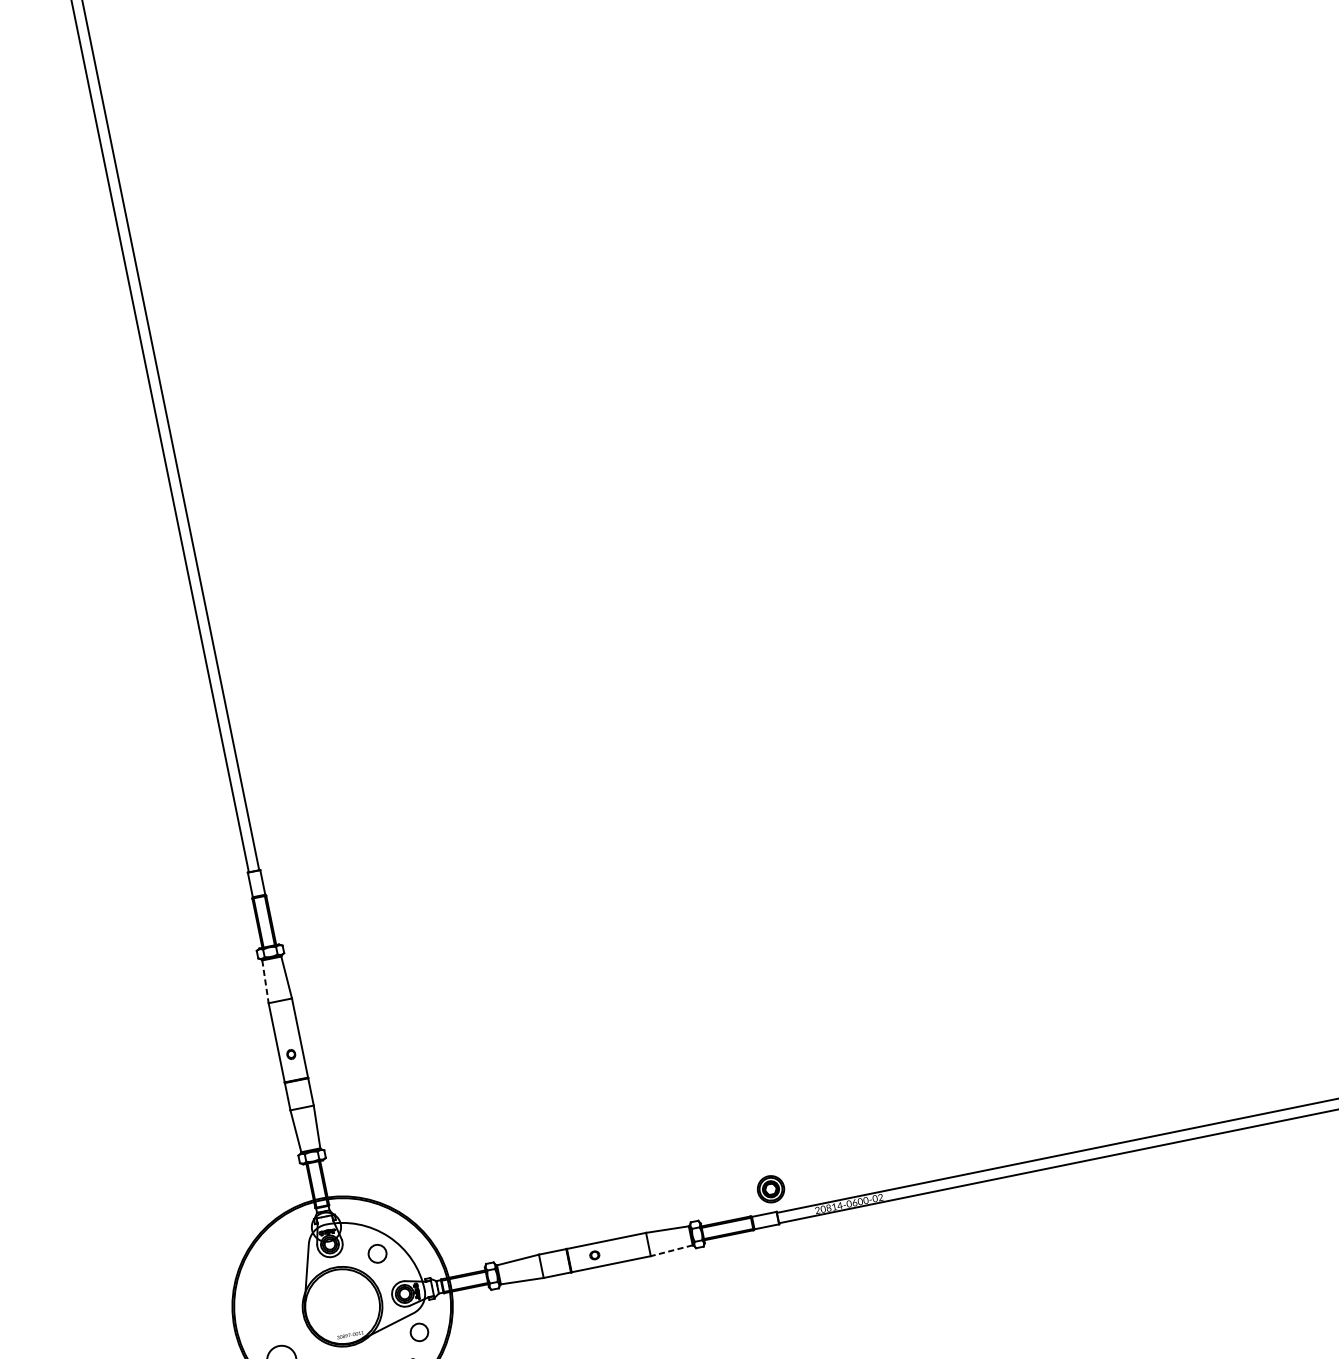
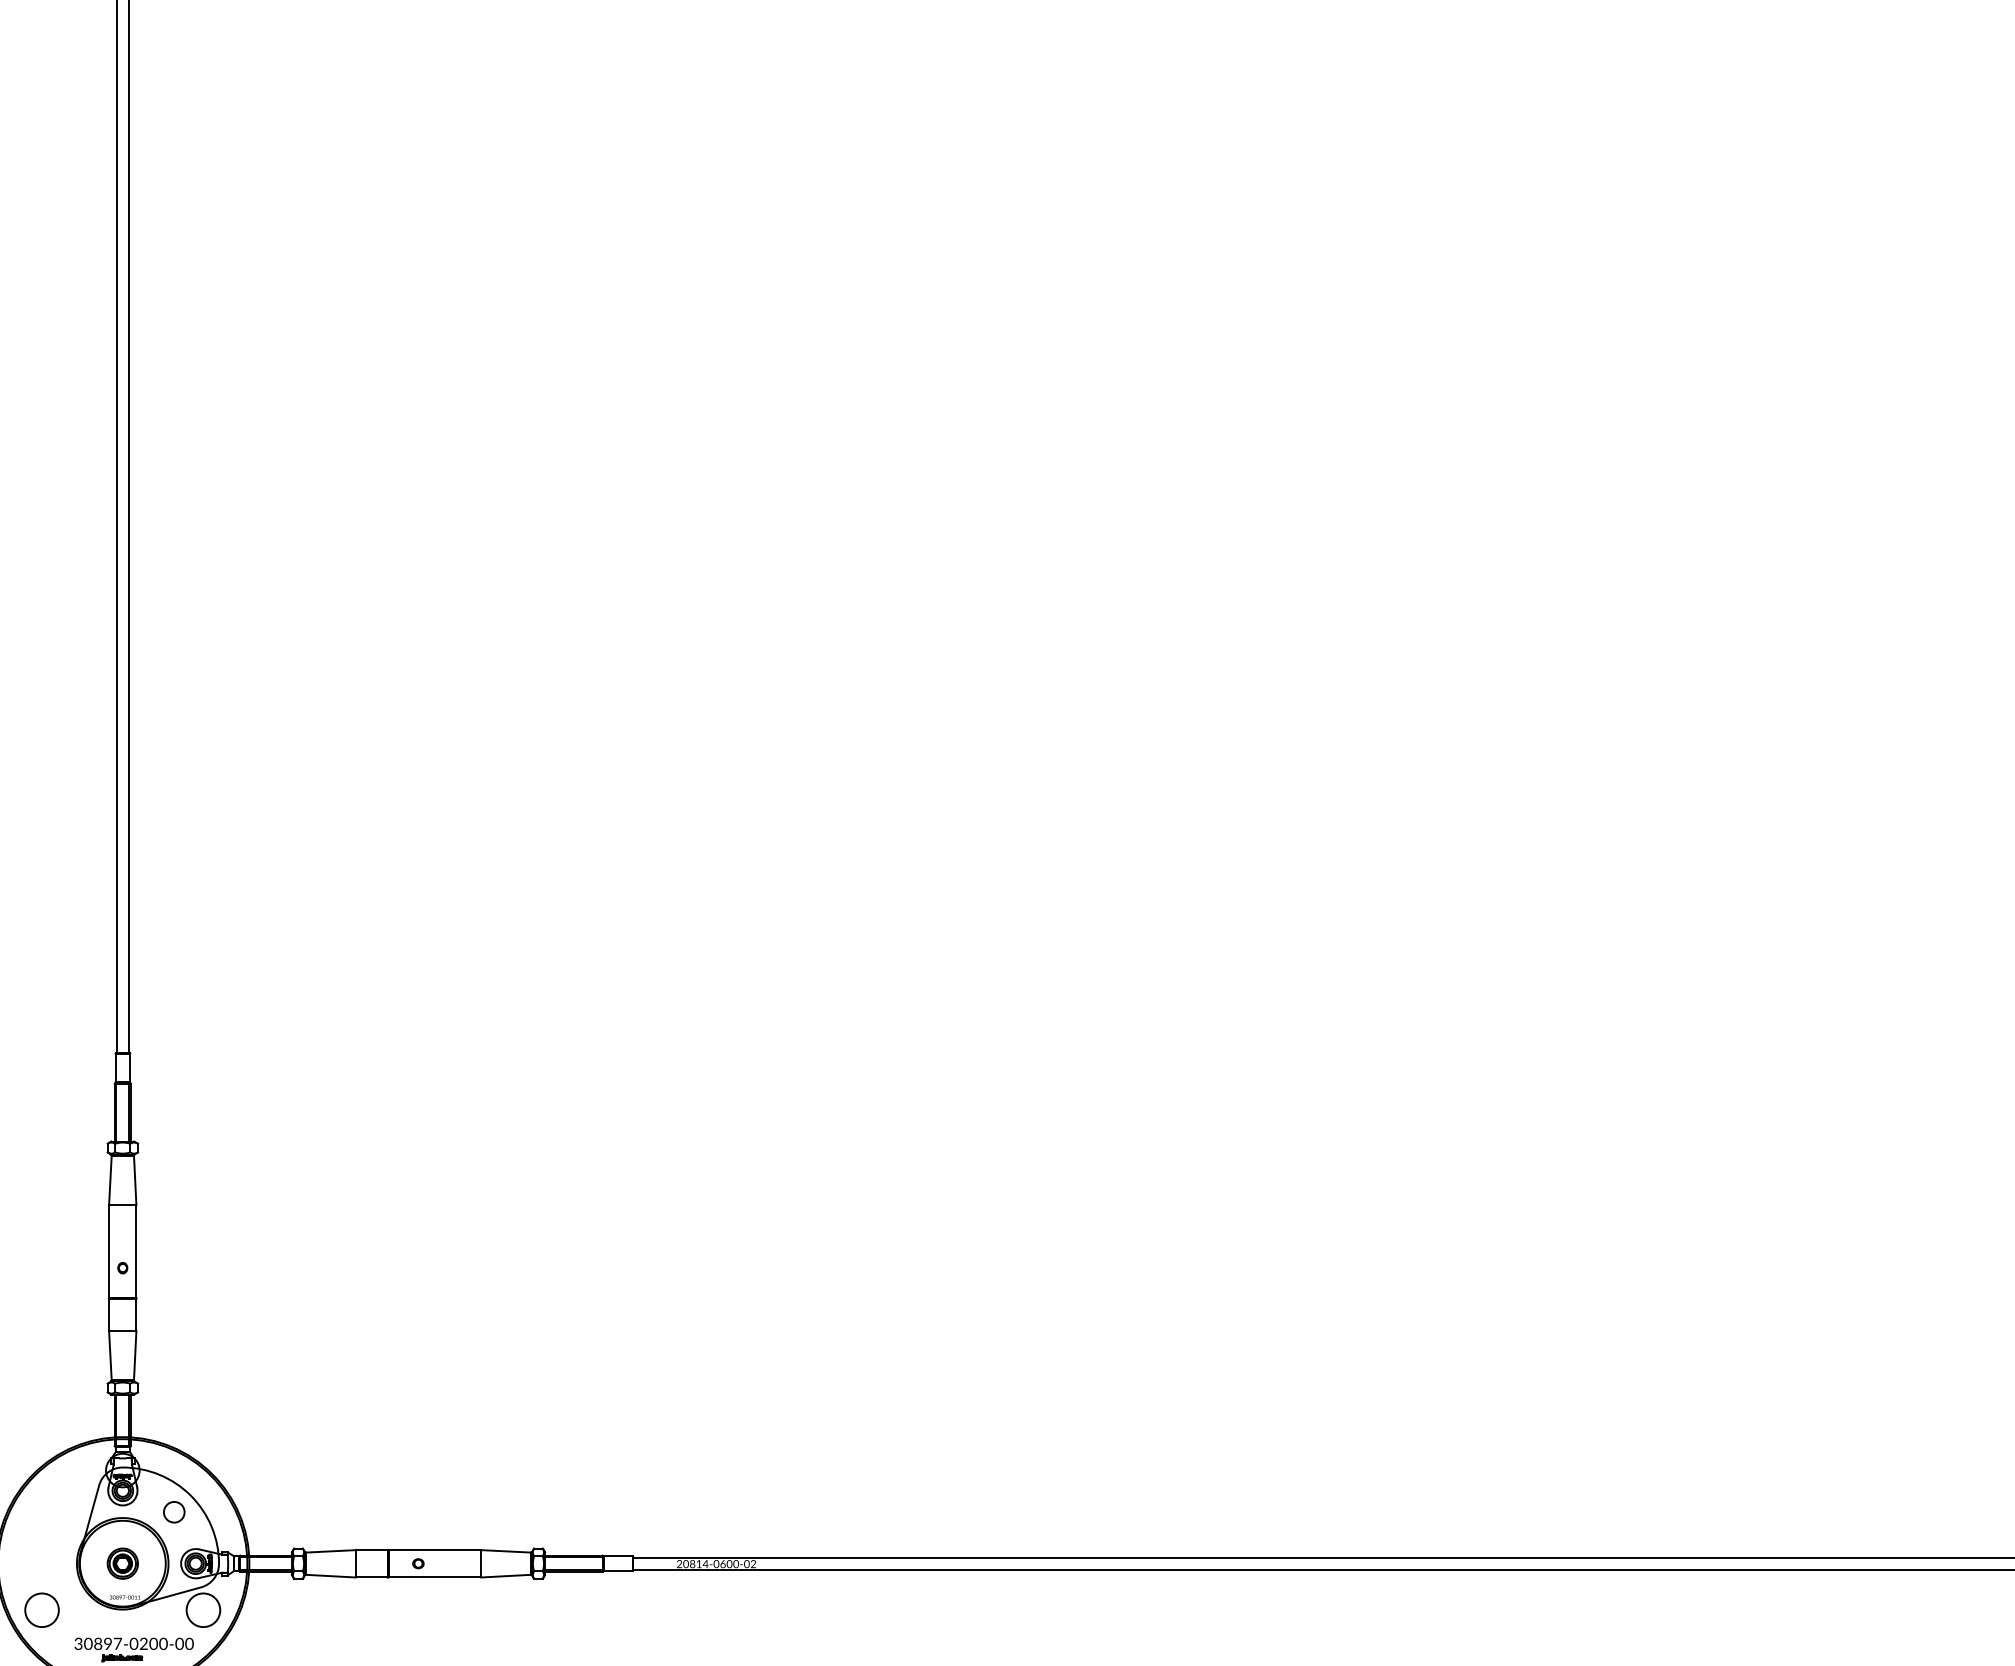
line: (265, 981) -> (110, 1180), dashed -> solid
part: (770, 1189) -> (122, 1563), moved
line: (672, 1250) -> (506, 1576), dashed -> solid
circle: (419, 1332) -> (203, 1610), size x1.67

